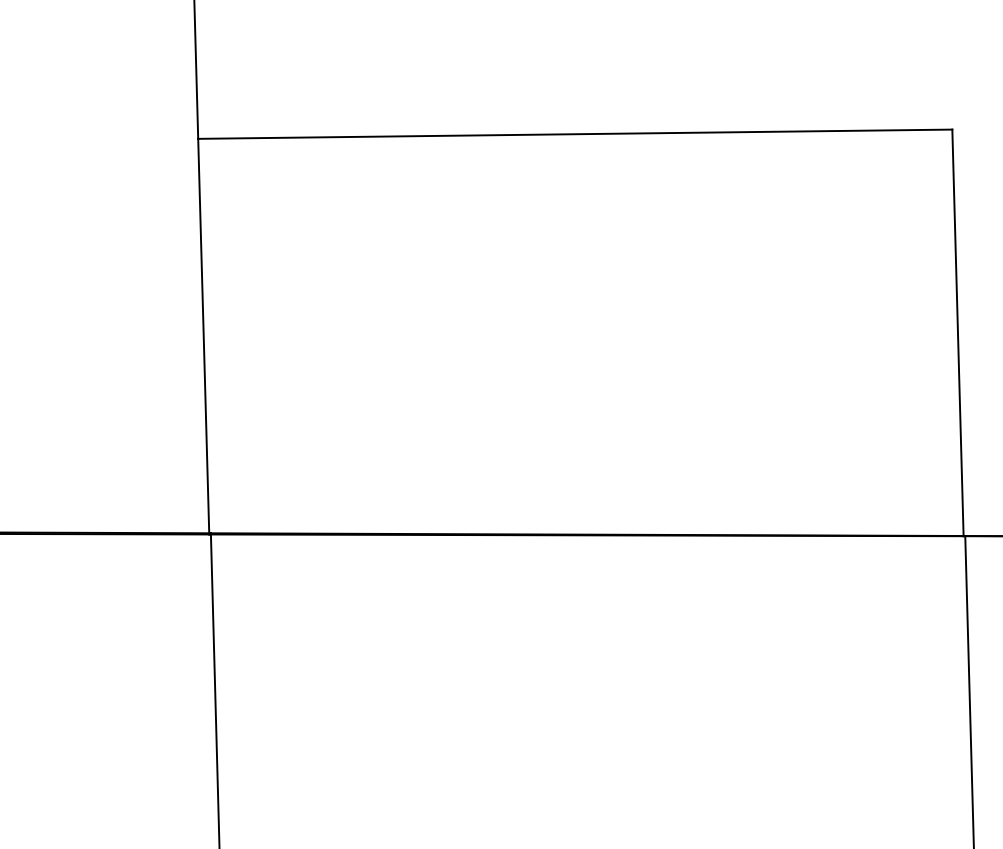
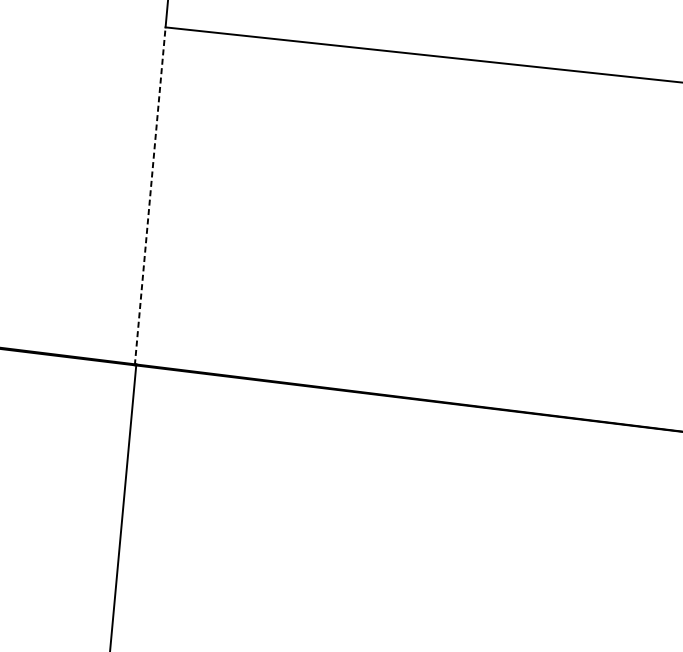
line: (203, 336) -> (150, 196), solid -> dashed

